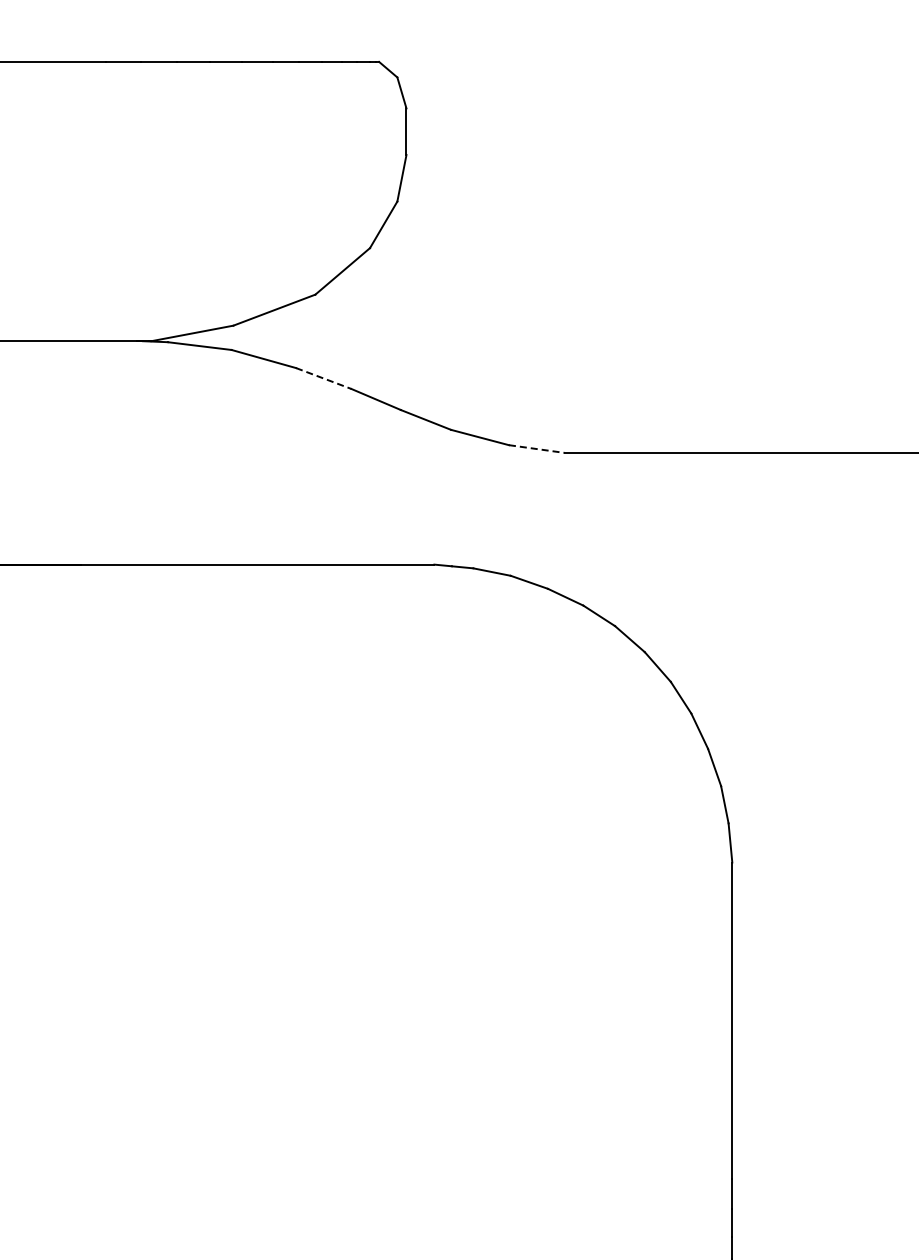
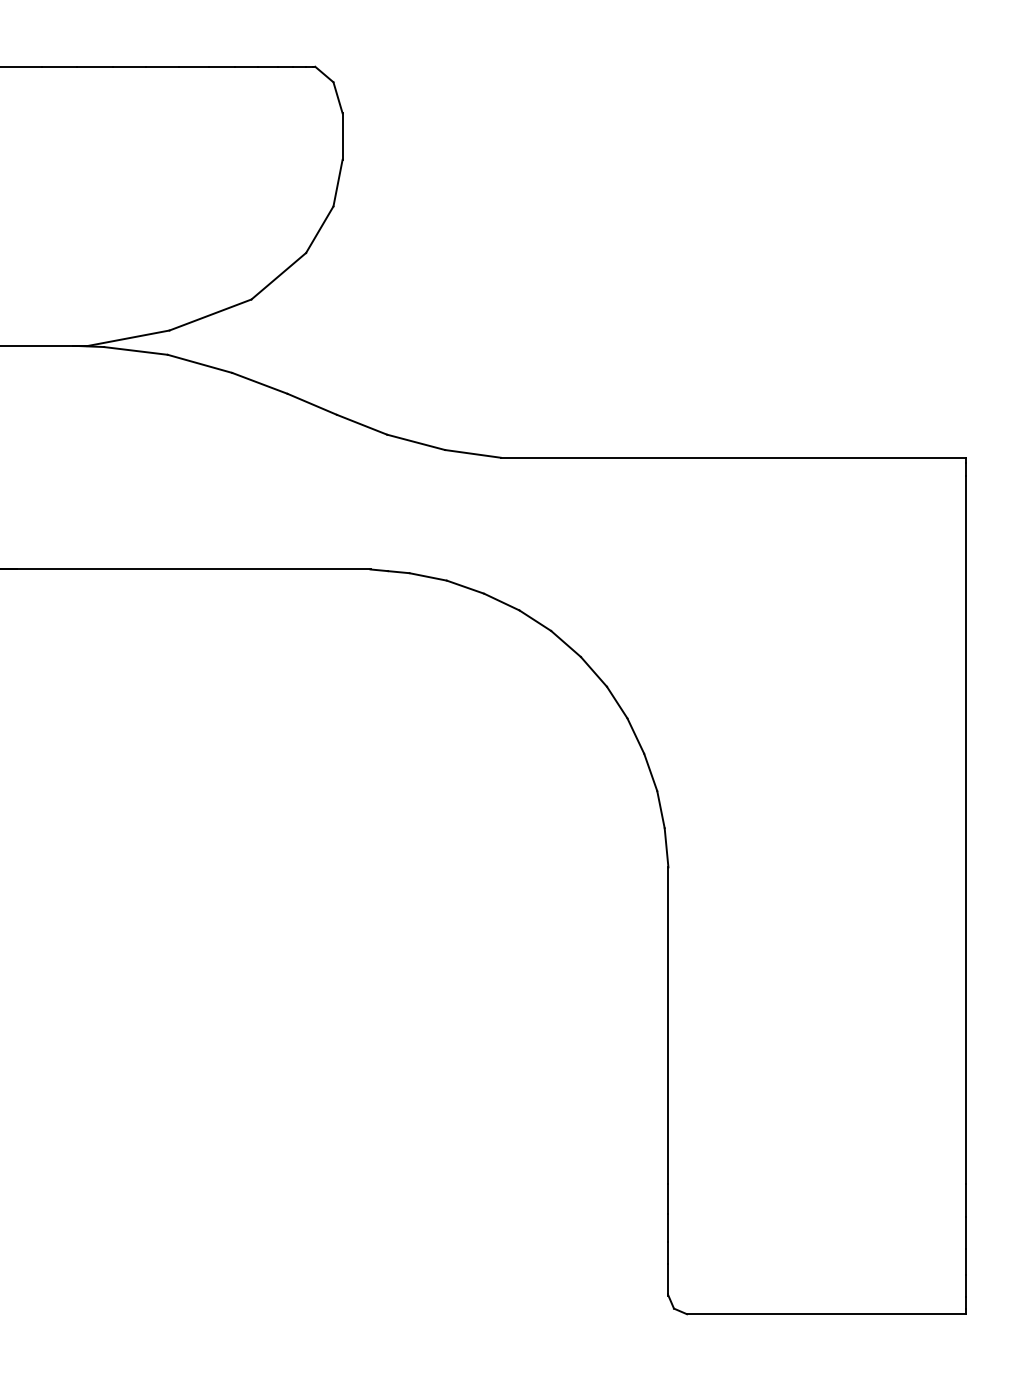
line: (323, 378) -> (259, 383), dashed -> solid
line: (537, 448) -> (473, 453), dashed -> solid

